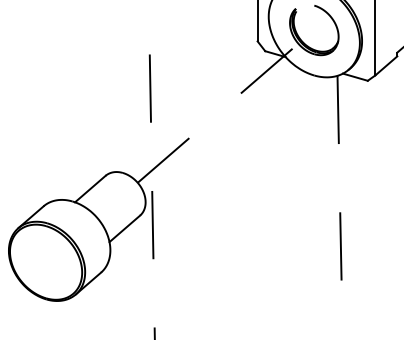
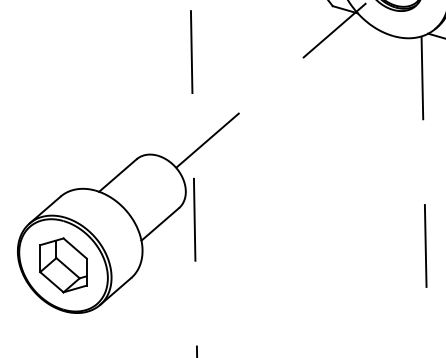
part: (45, 262) -> (62, 265), added

